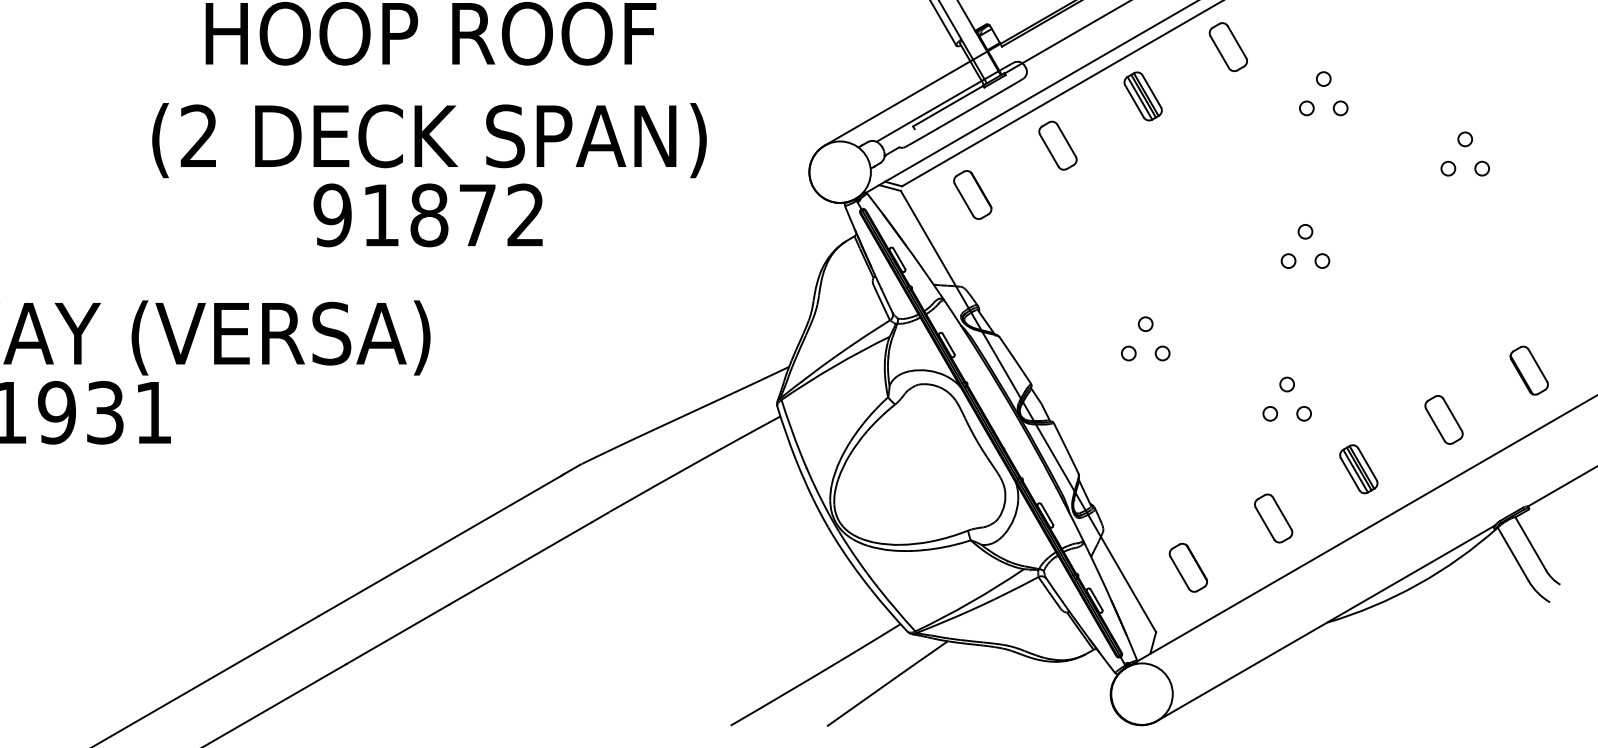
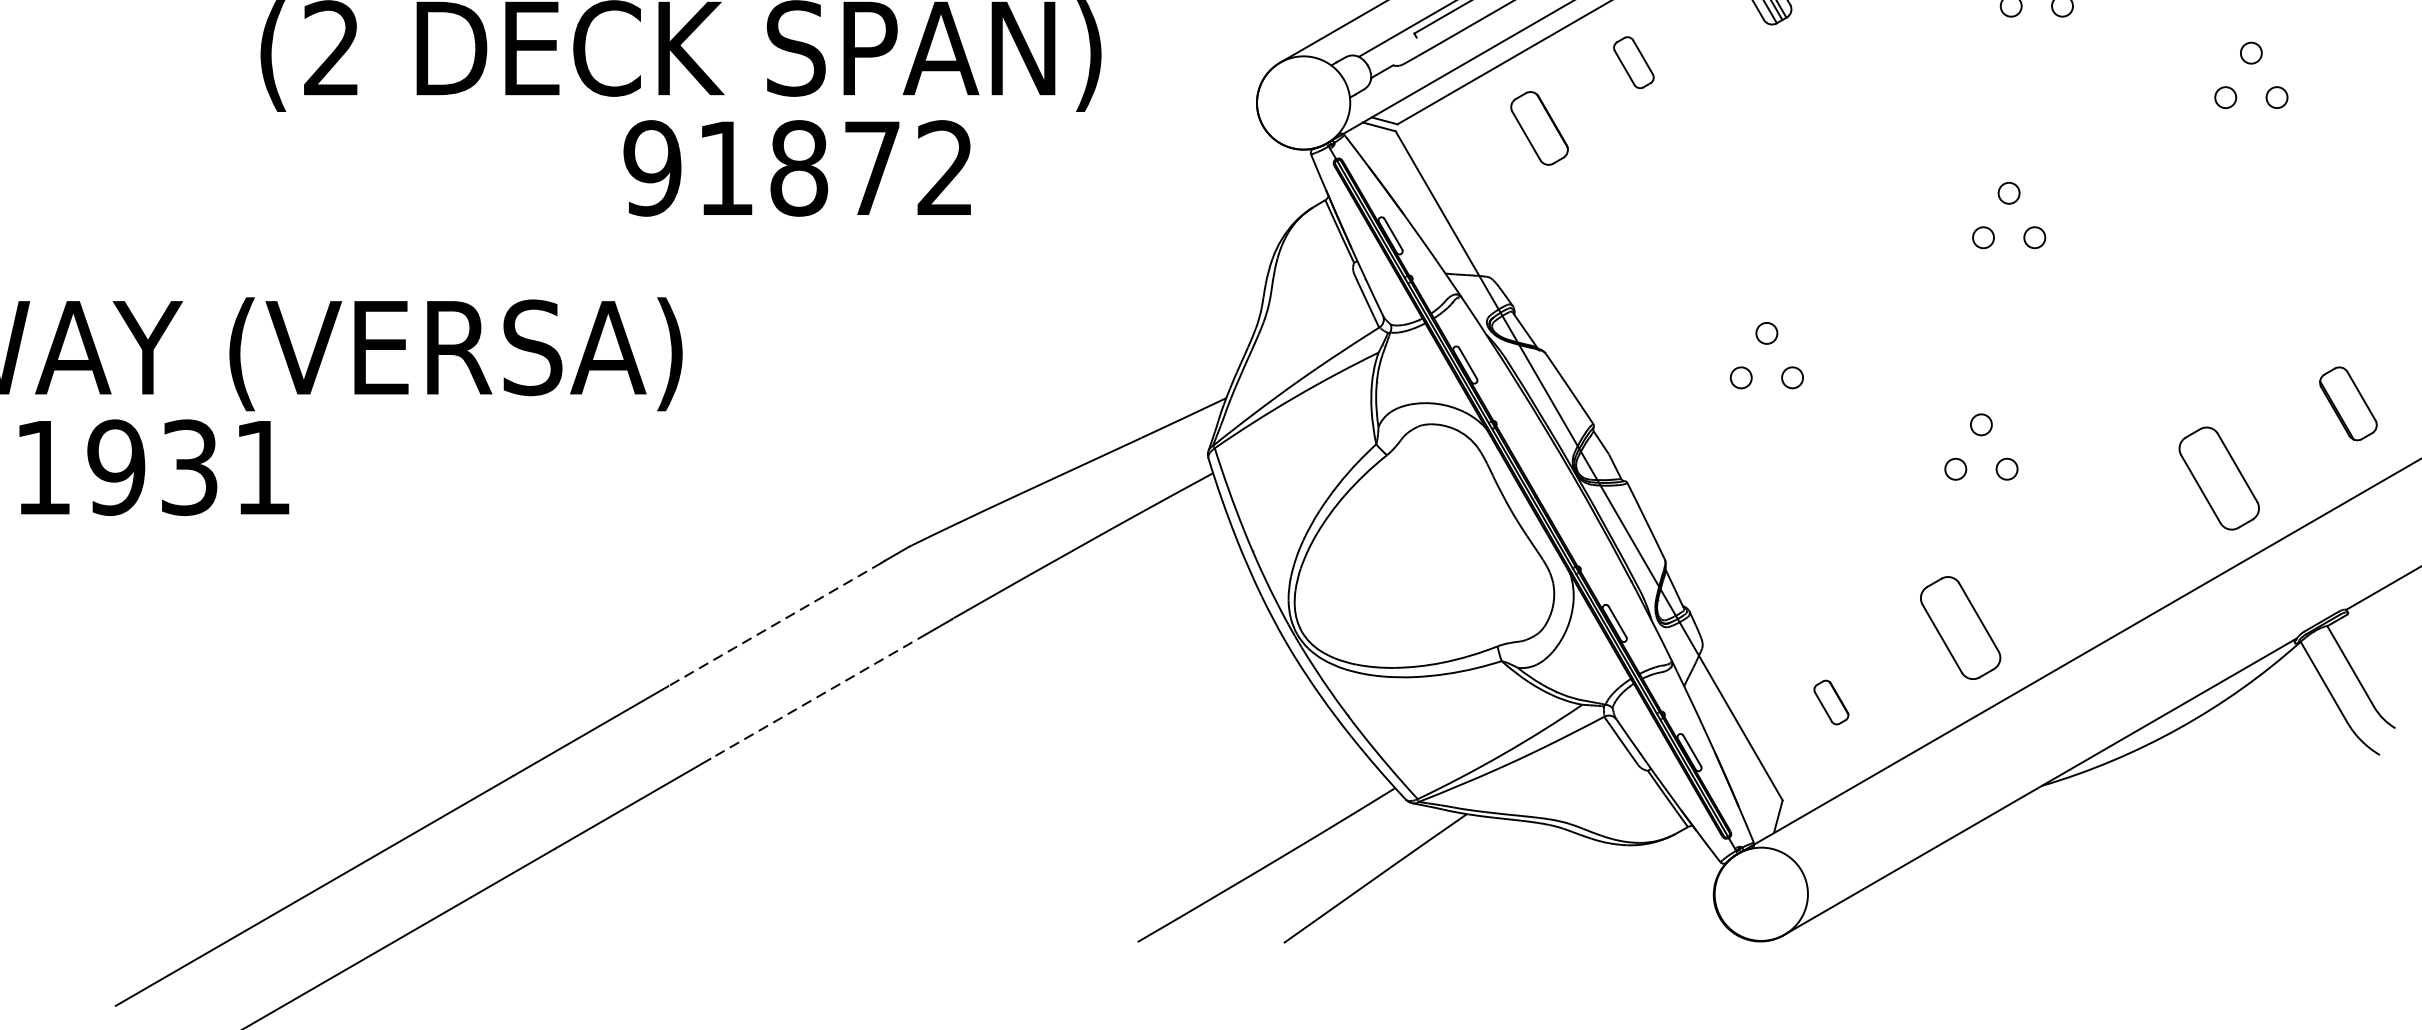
part: (1057, 145) -> (1633, 62), size x0.7
part: (972, 194) -> (1539, 127), moved
text: (427, 215) -> (796, 168), moved
part: (1443, 419) -> (2218, 477), size x1.4
part: (1358, 469) -> (2089, 553), removed
line: (490, 516) -> (773, 624), solid -> dashed
part: (1273, 518) -> (1960, 627), size x1.4
line: (519, 563) -> (817, 696), solid -> dashed
part: (1187, 567) -> (1830, 702), size x0.6

